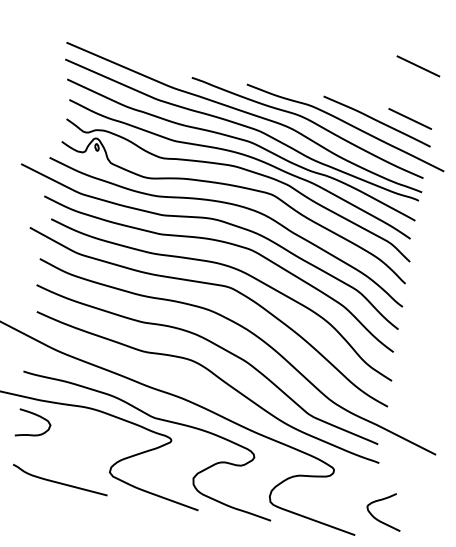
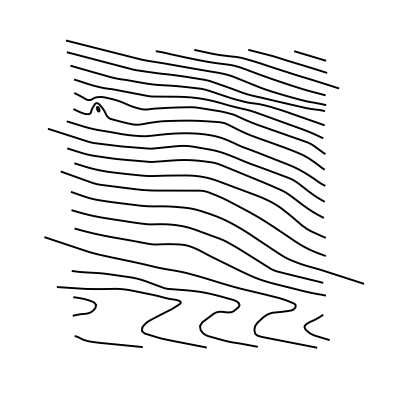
line: (419, 65) -> (310, 18), removed
curve: (381, 501) -> (313, 321), moved

